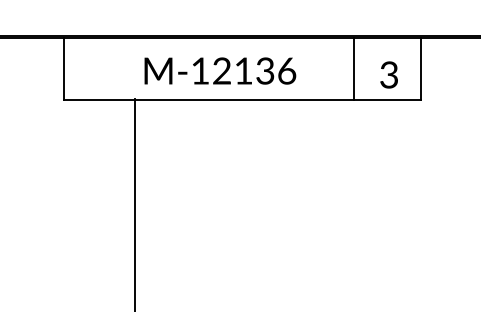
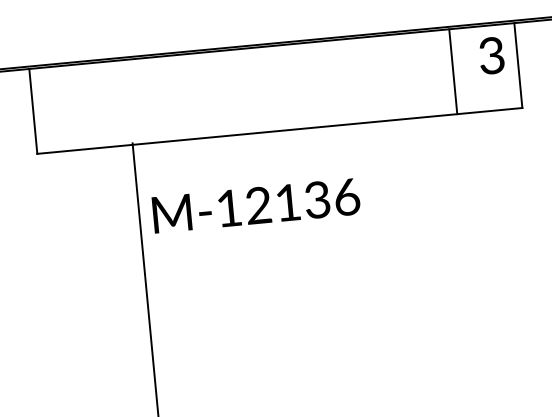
line: (354, 68) -> (453, 71), moved
text: (220, 70) -> (256, 204), moved
text: (388, 74) -> (490, 55), moved

